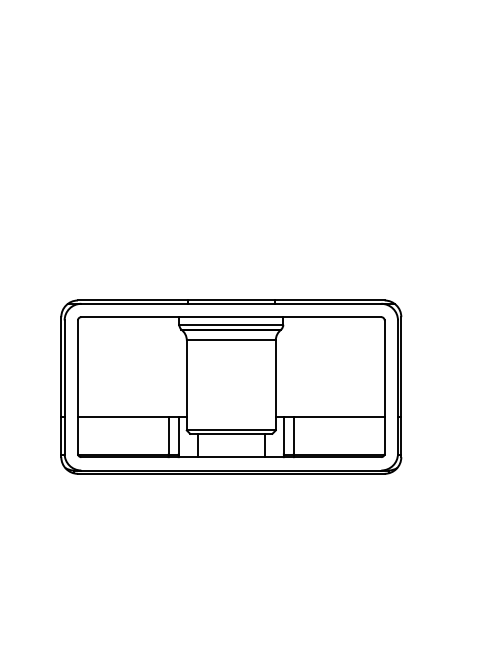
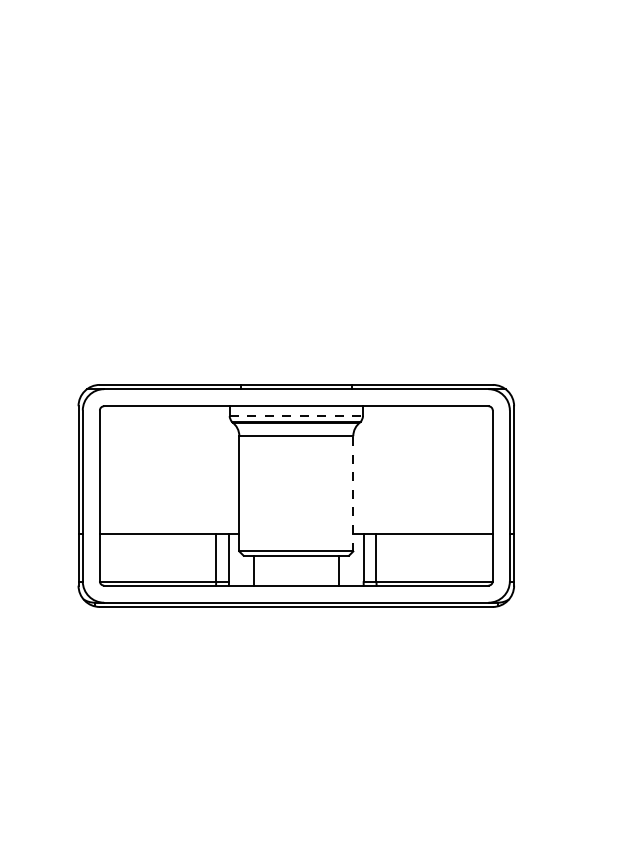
line: (231, 324) -> (296, 415), solid -> dashed
line: (275, 385) -> (352, 493), solid -> dashed

